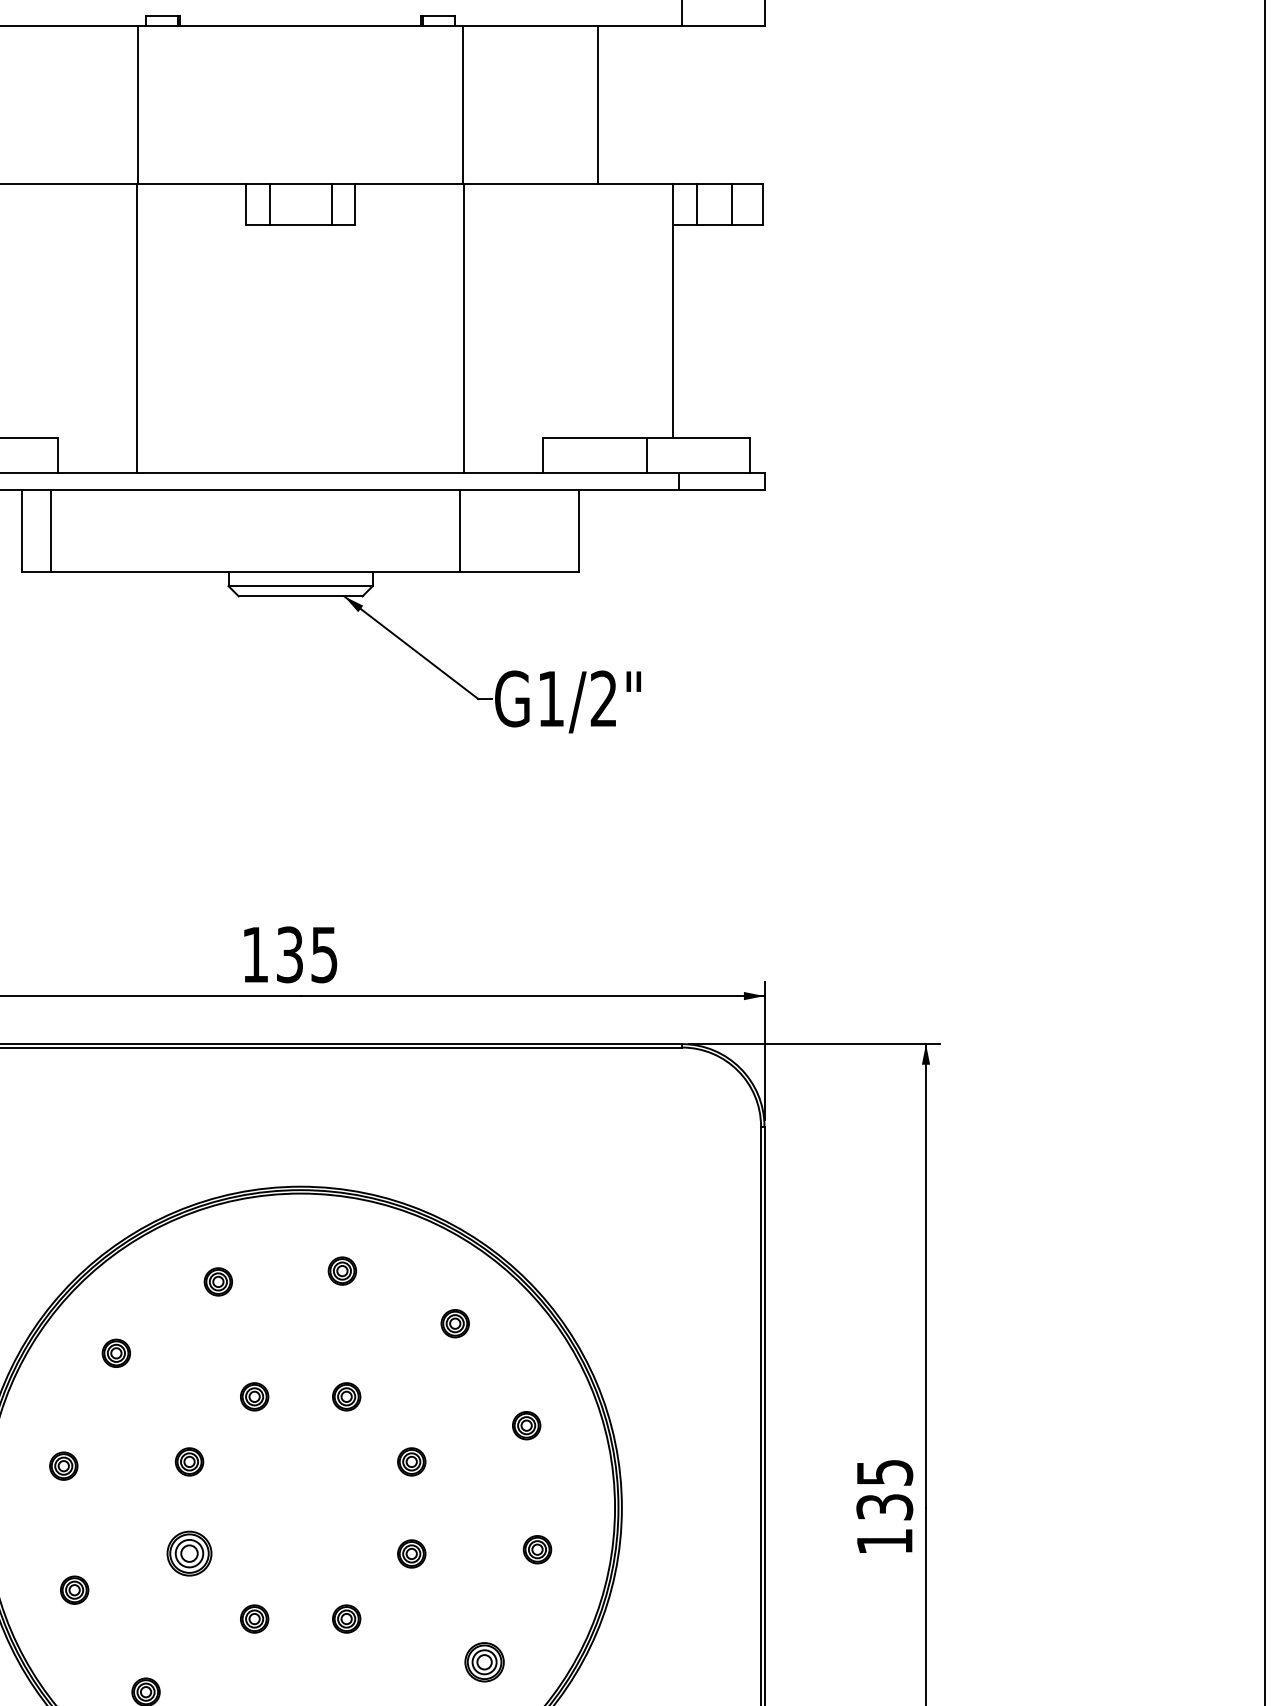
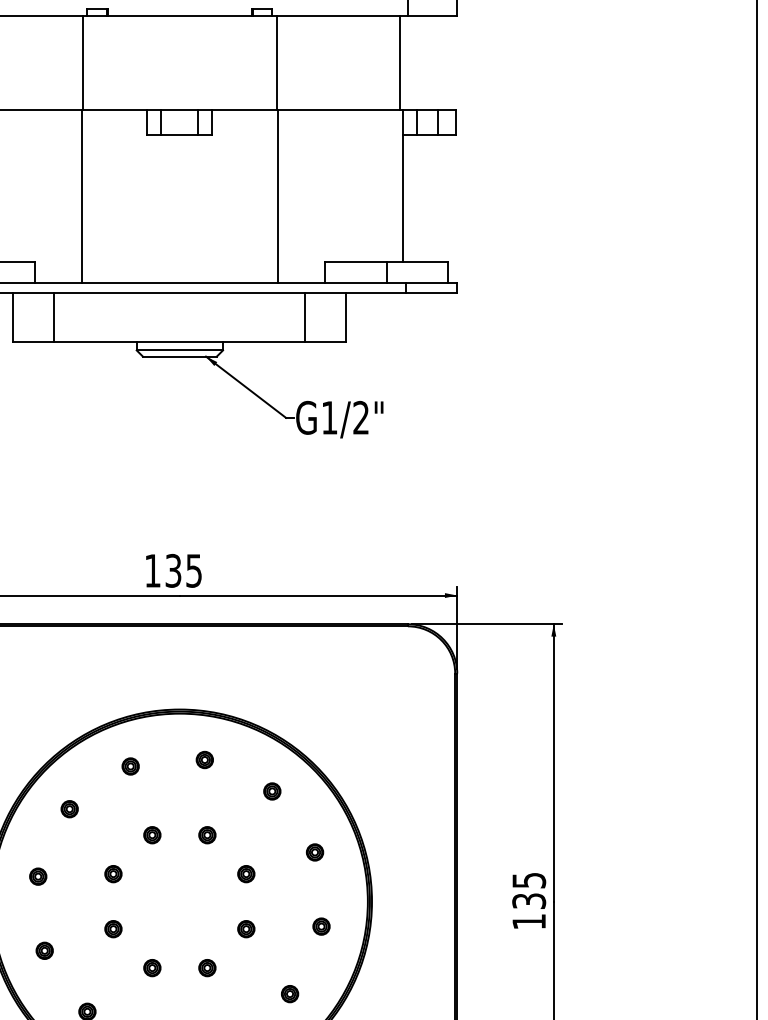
line: (597, 104) -> (399, 62), moved
line: (50, 531) -> (54, 317), moved
line: (460, 531) -> (305, 317), moved
part: (189, 1554) -> (113, 929), size x0.62
part: (485, 1663) -> (290, 994), size x0.71

